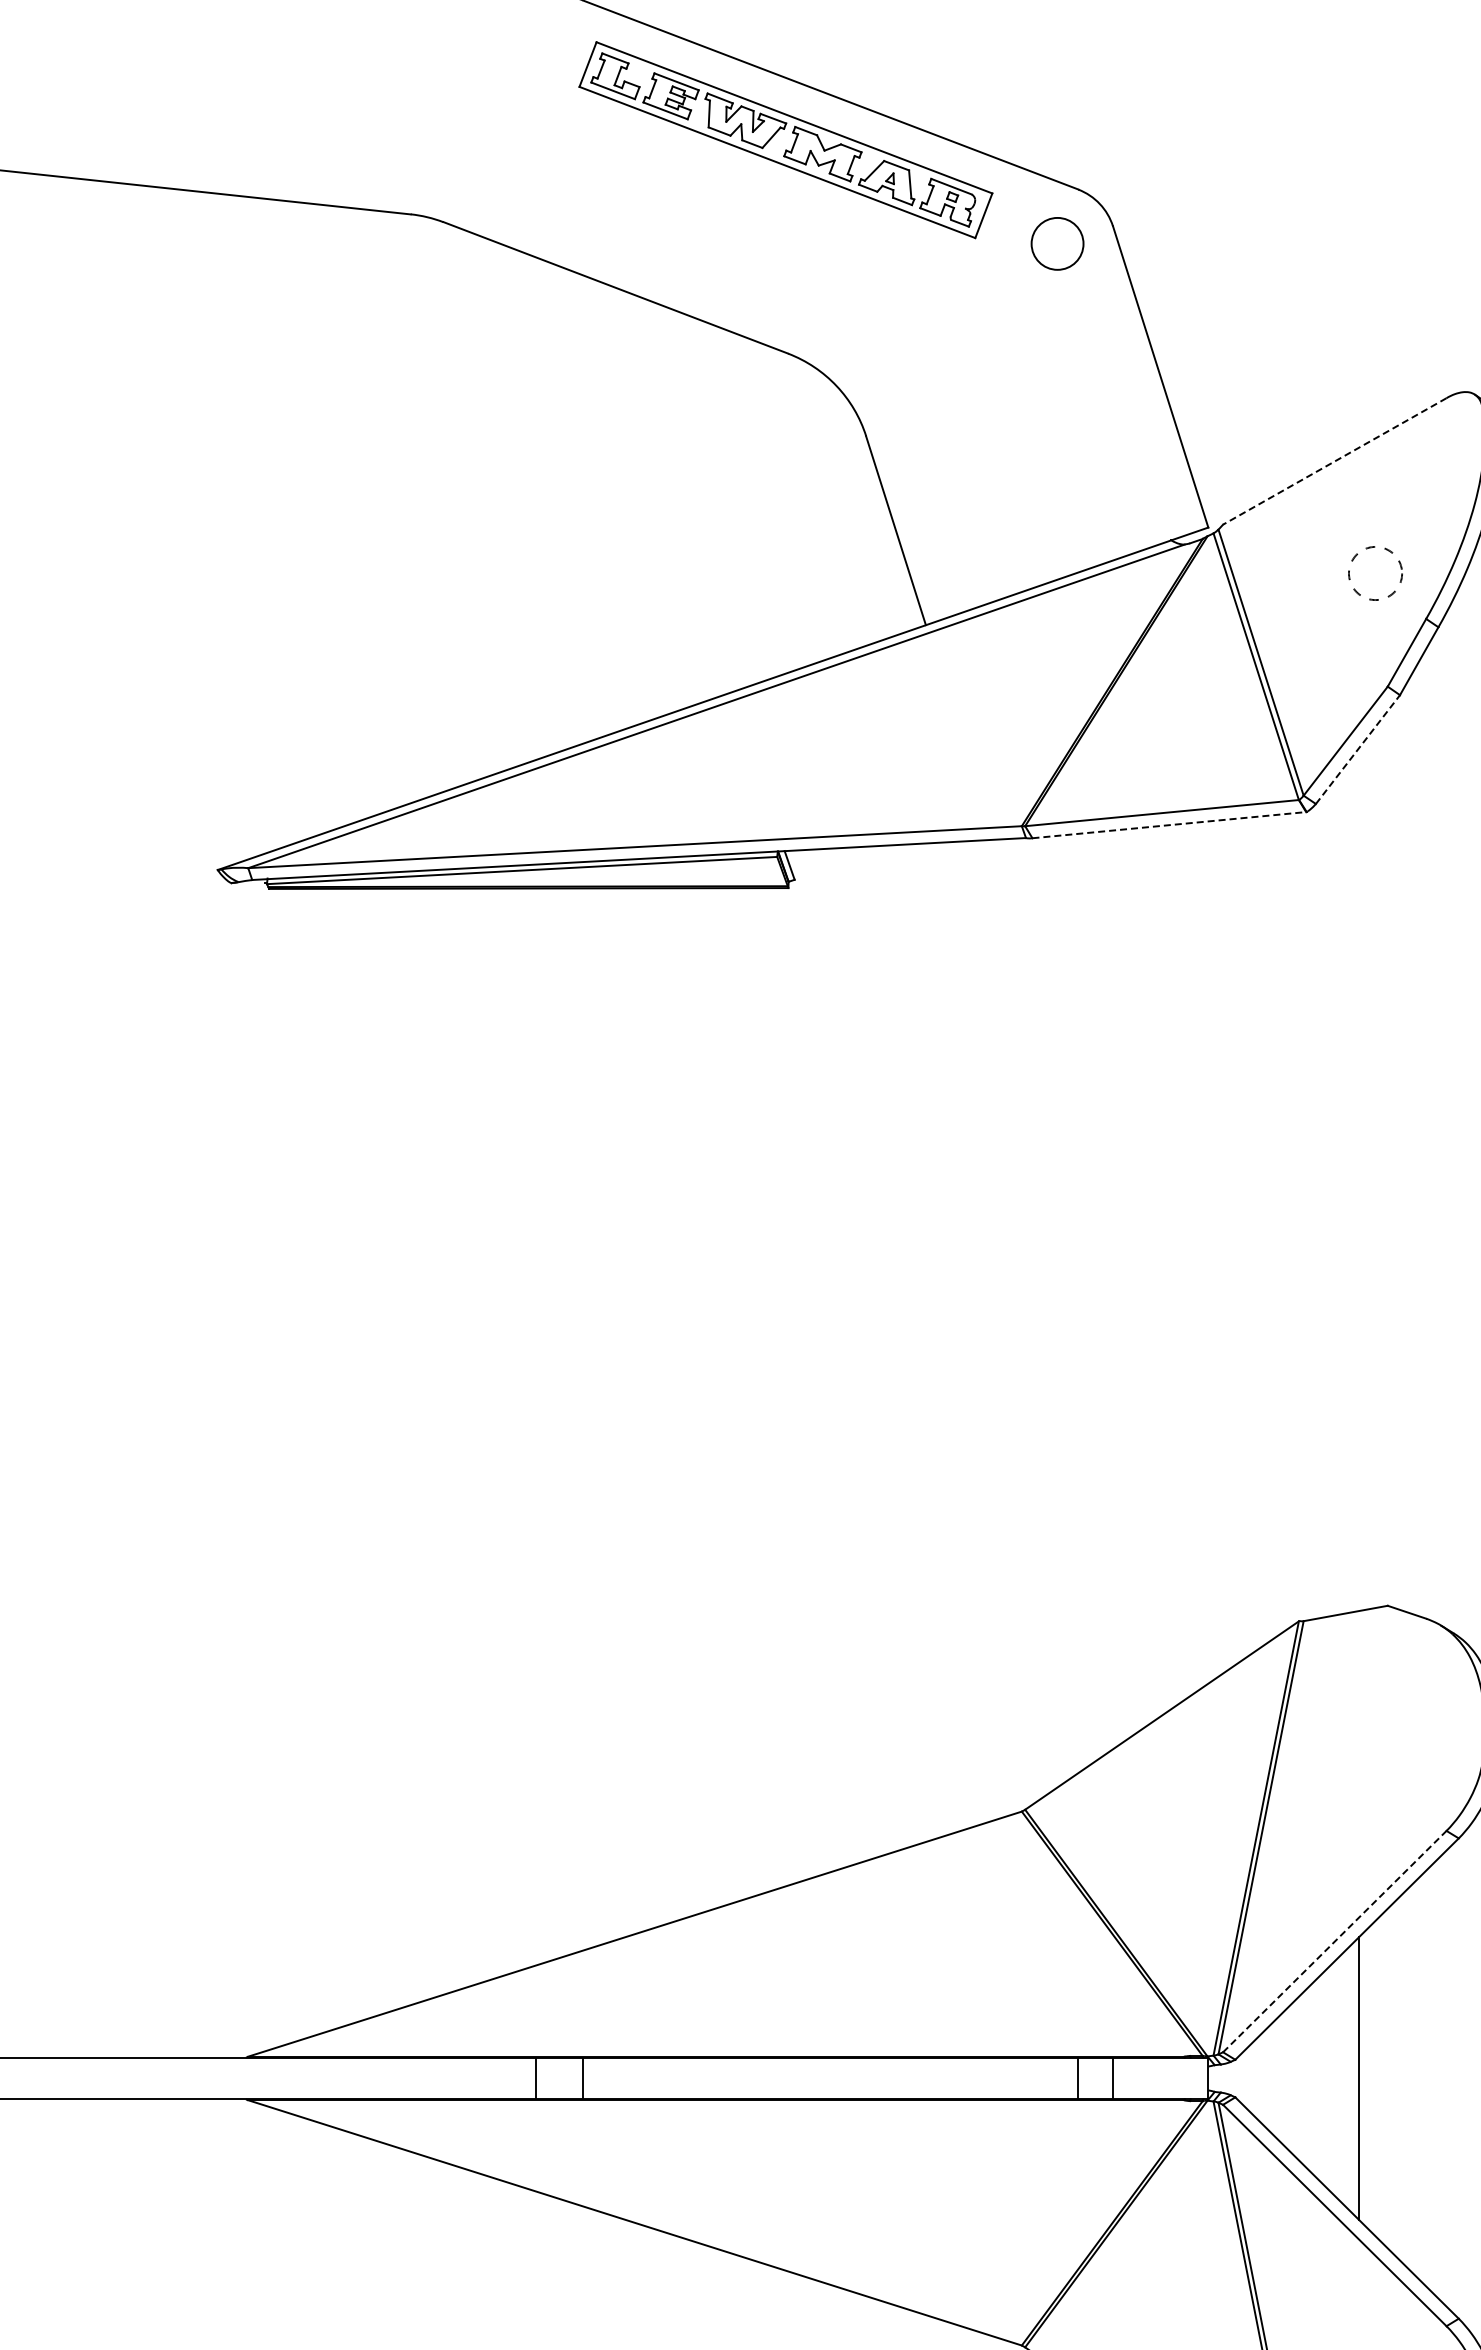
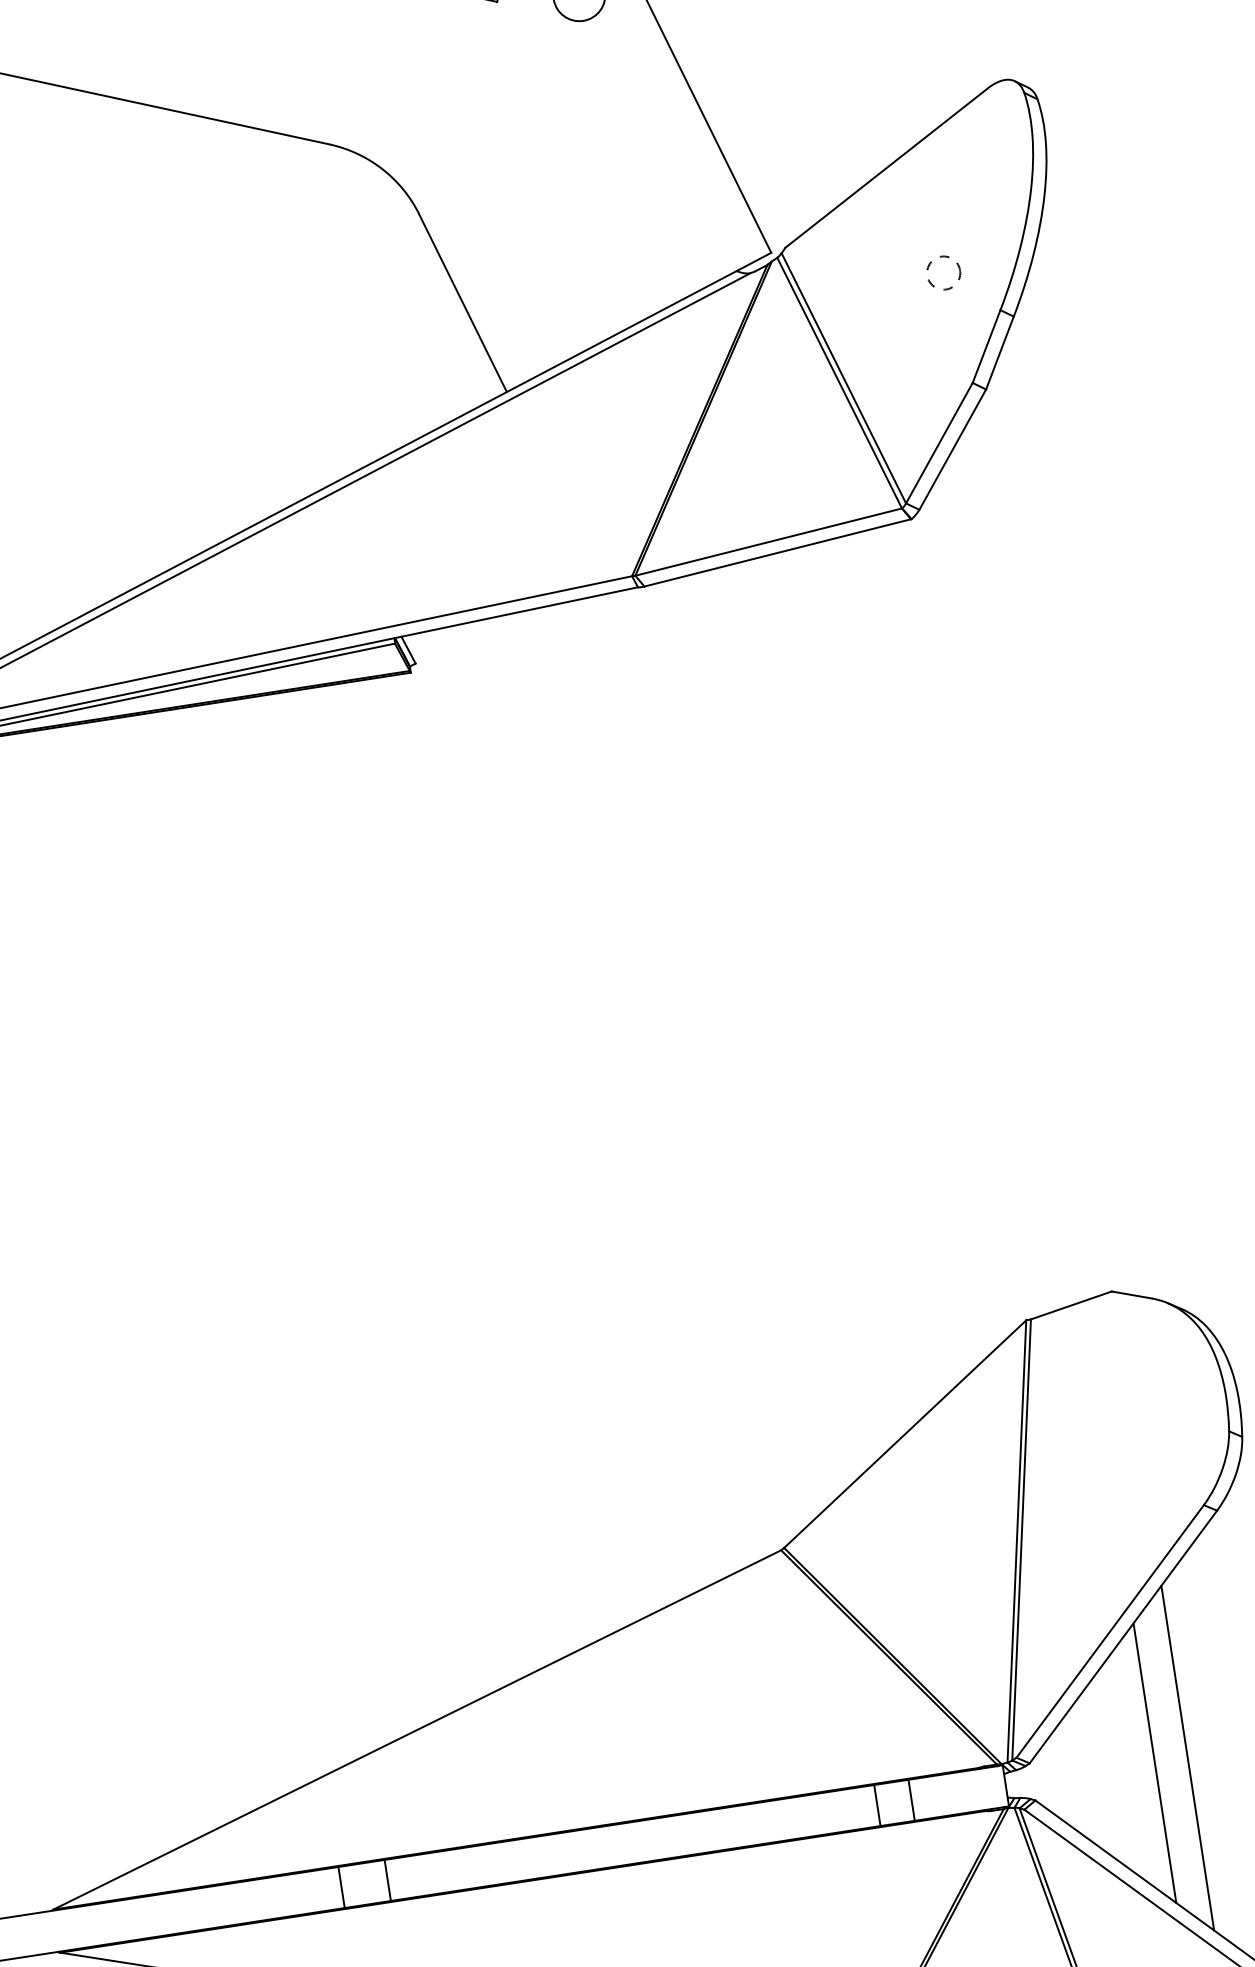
line: (1334, 461) -> (885, 168), dashed -> solid
circle: (1375, 573) -> (943, 272), size x0.62
line: (1357, 749) -> (952, 449), dashed -> solid
line: (1169, 825) -> (777, 553), dashed -> solid
line: (1335, 1941) -> (1110, 1631), dashed -> solid
line: (1392, 2078) -> (1187, 1758), added

